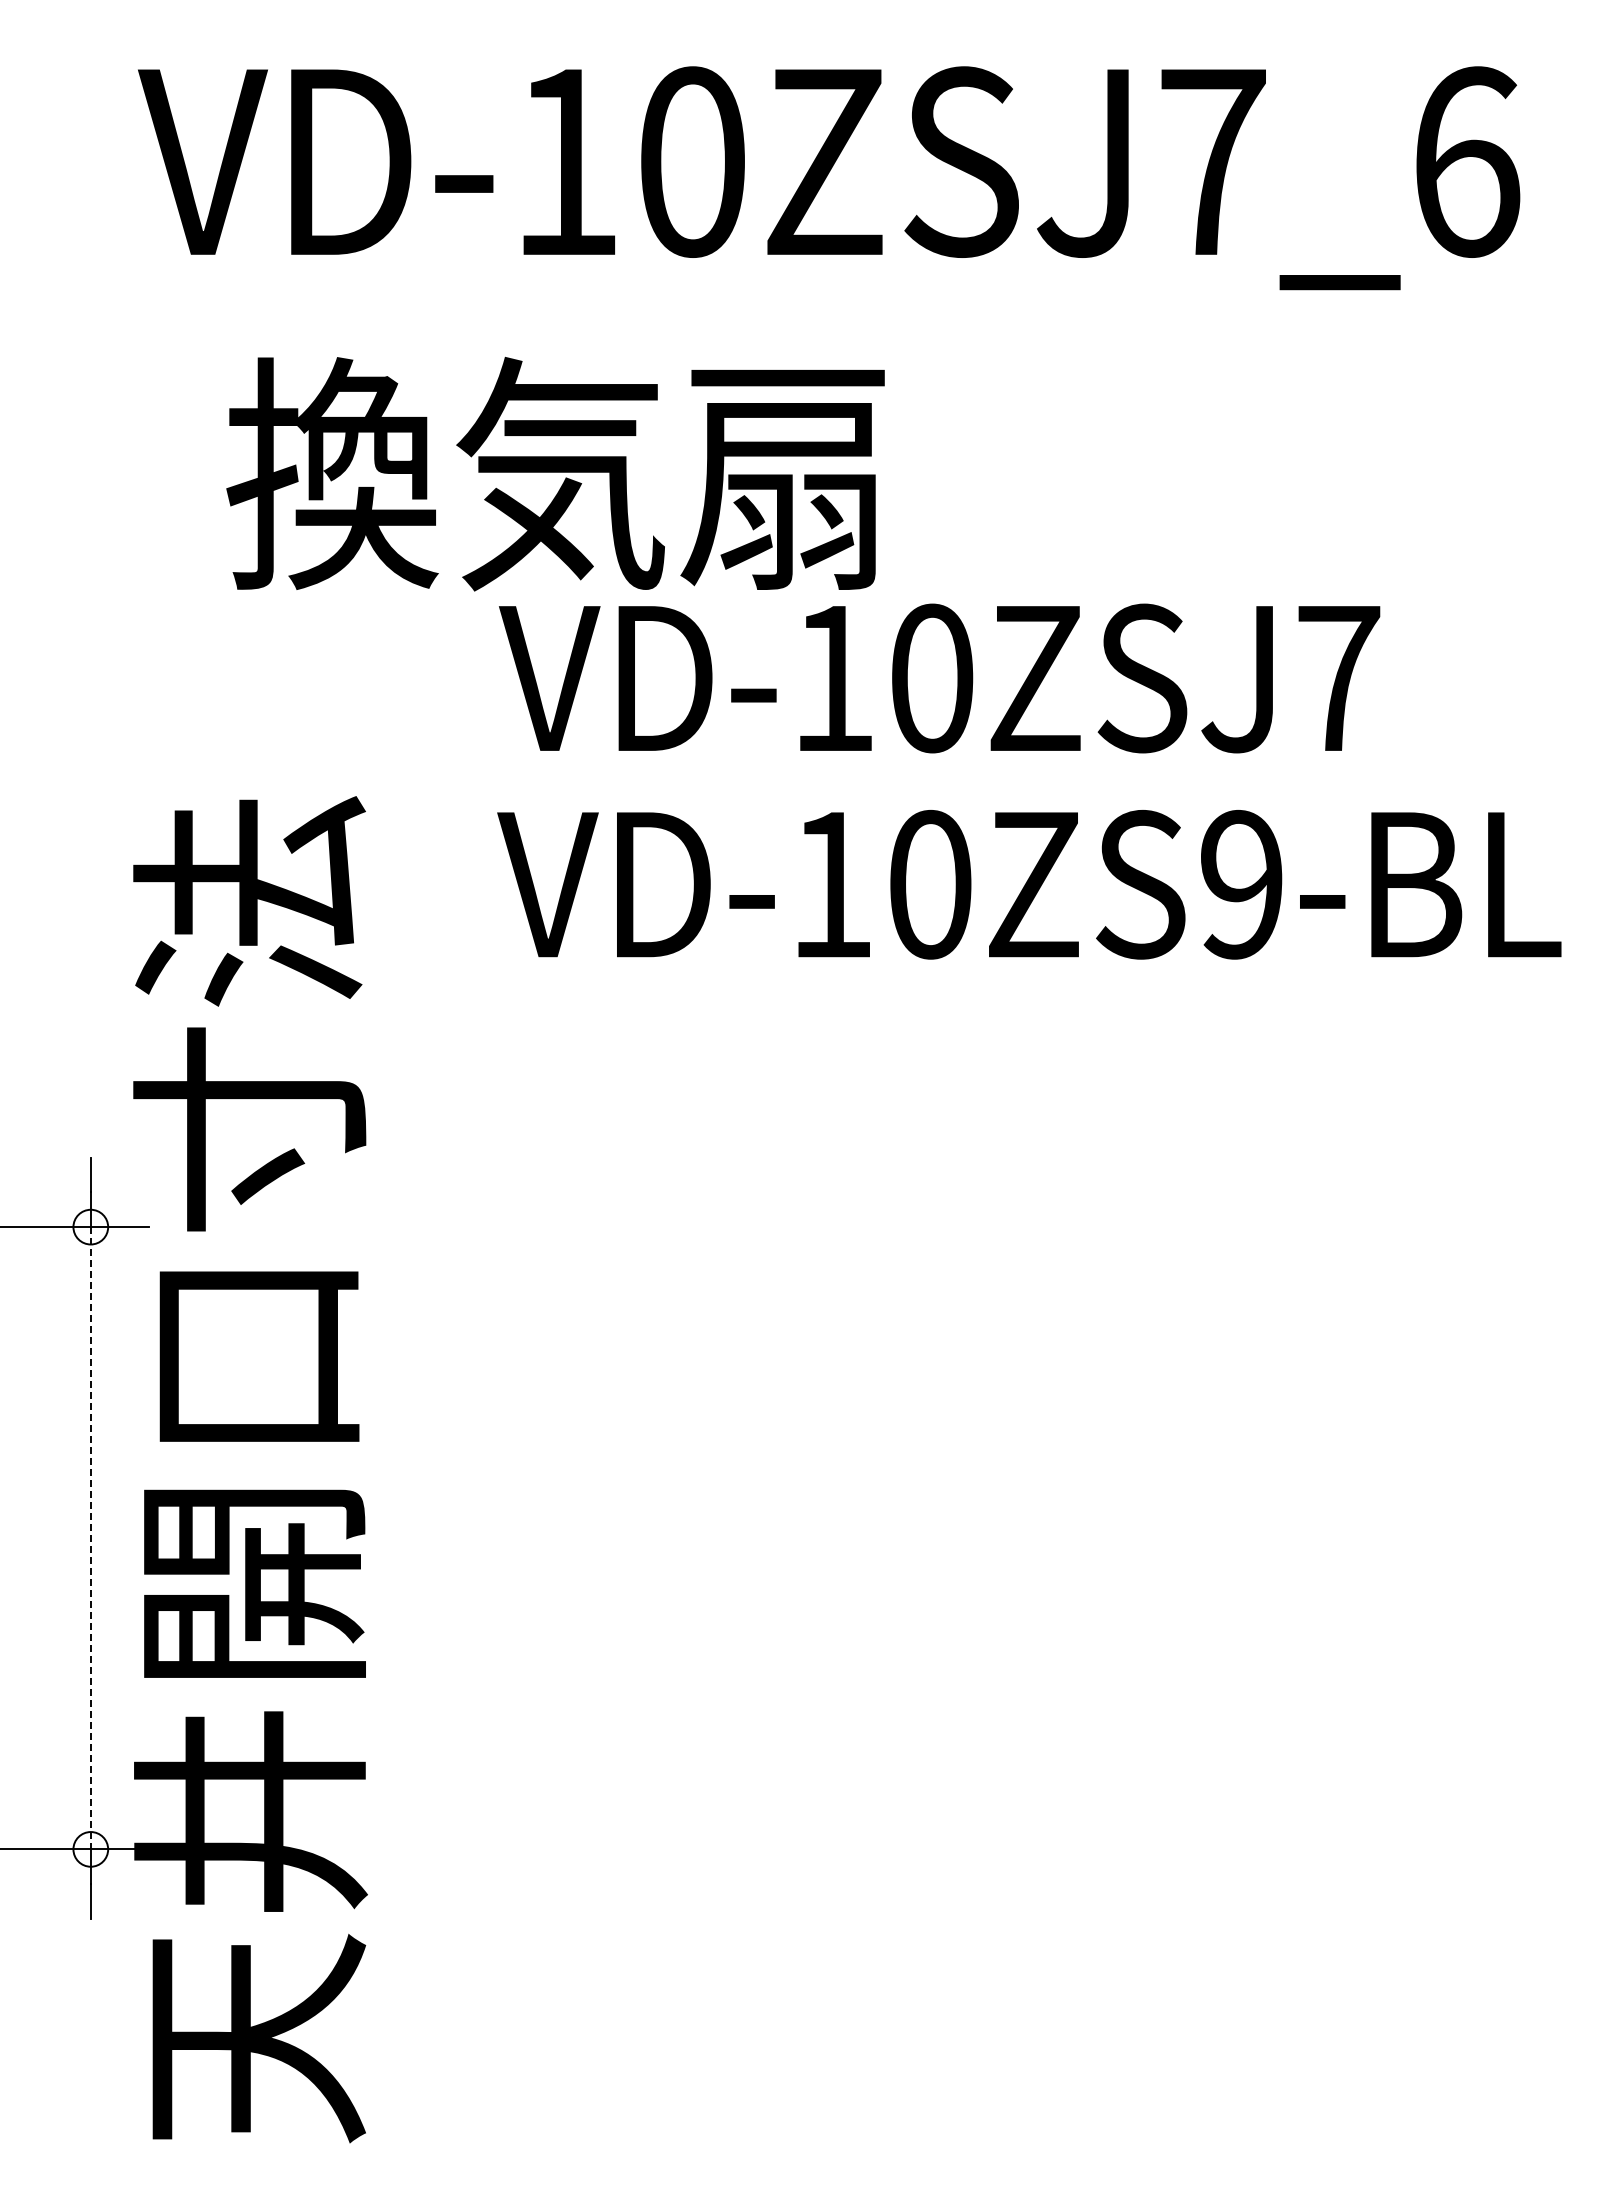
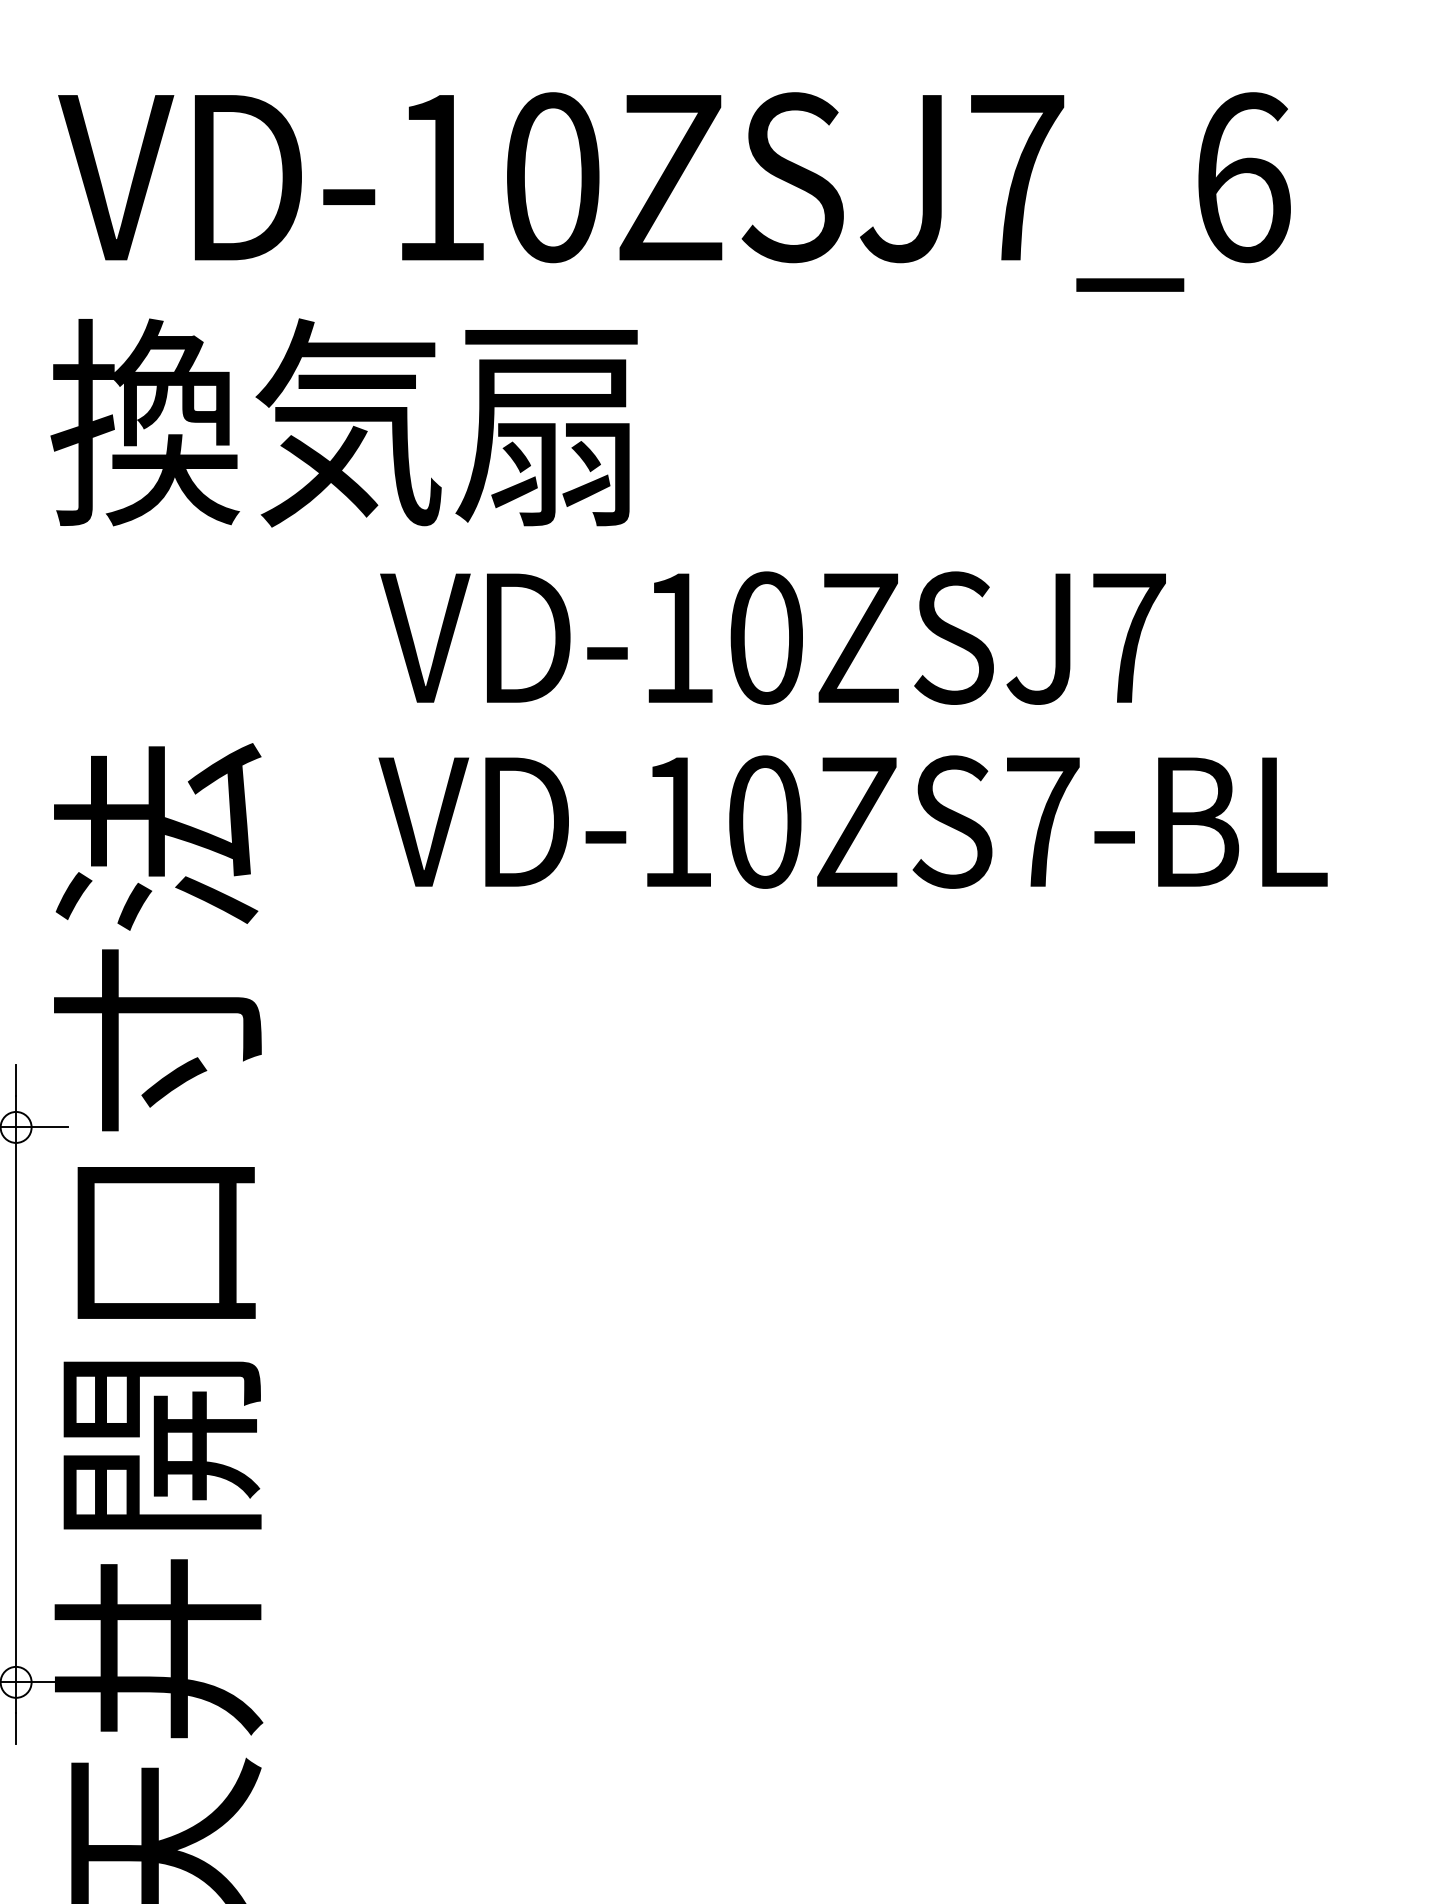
text: (555, 473) -> (344, 422), moved
text: (1242, 884) -> (1043, 821), VD-10ZS9-BL -> VD-10ZS7-BL
line: (90, 1538) -> (15, 1405), dashed -> solid

